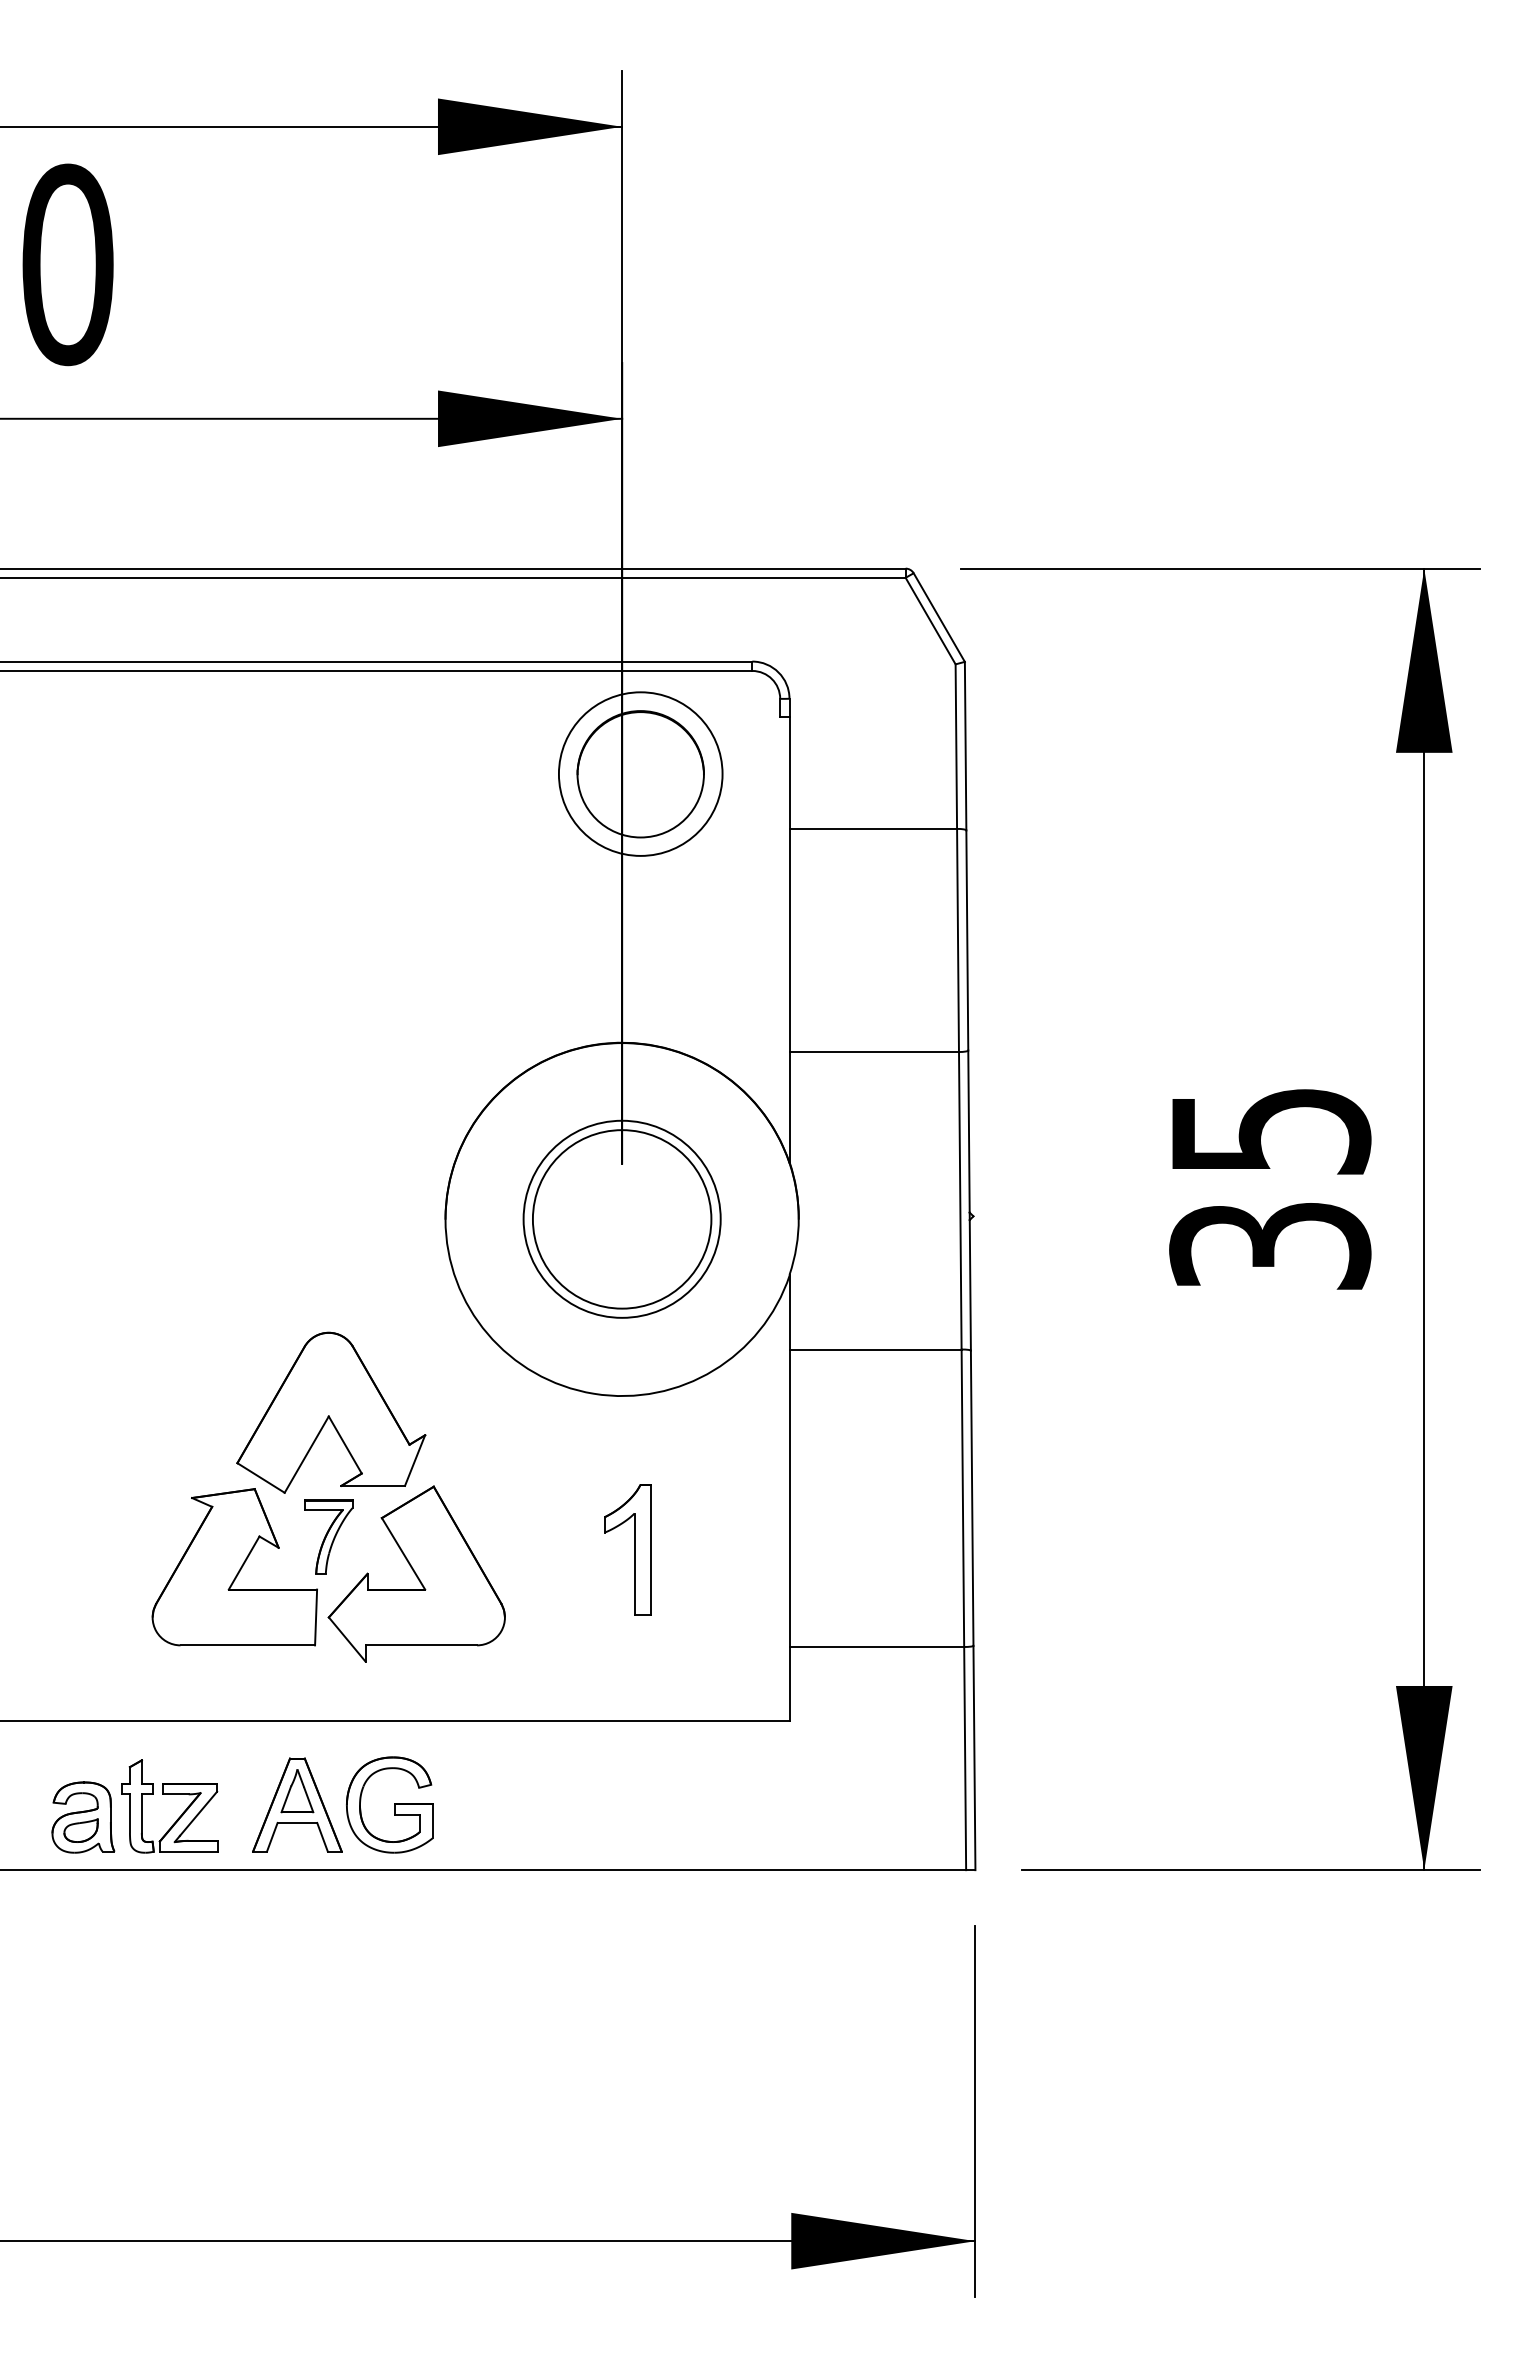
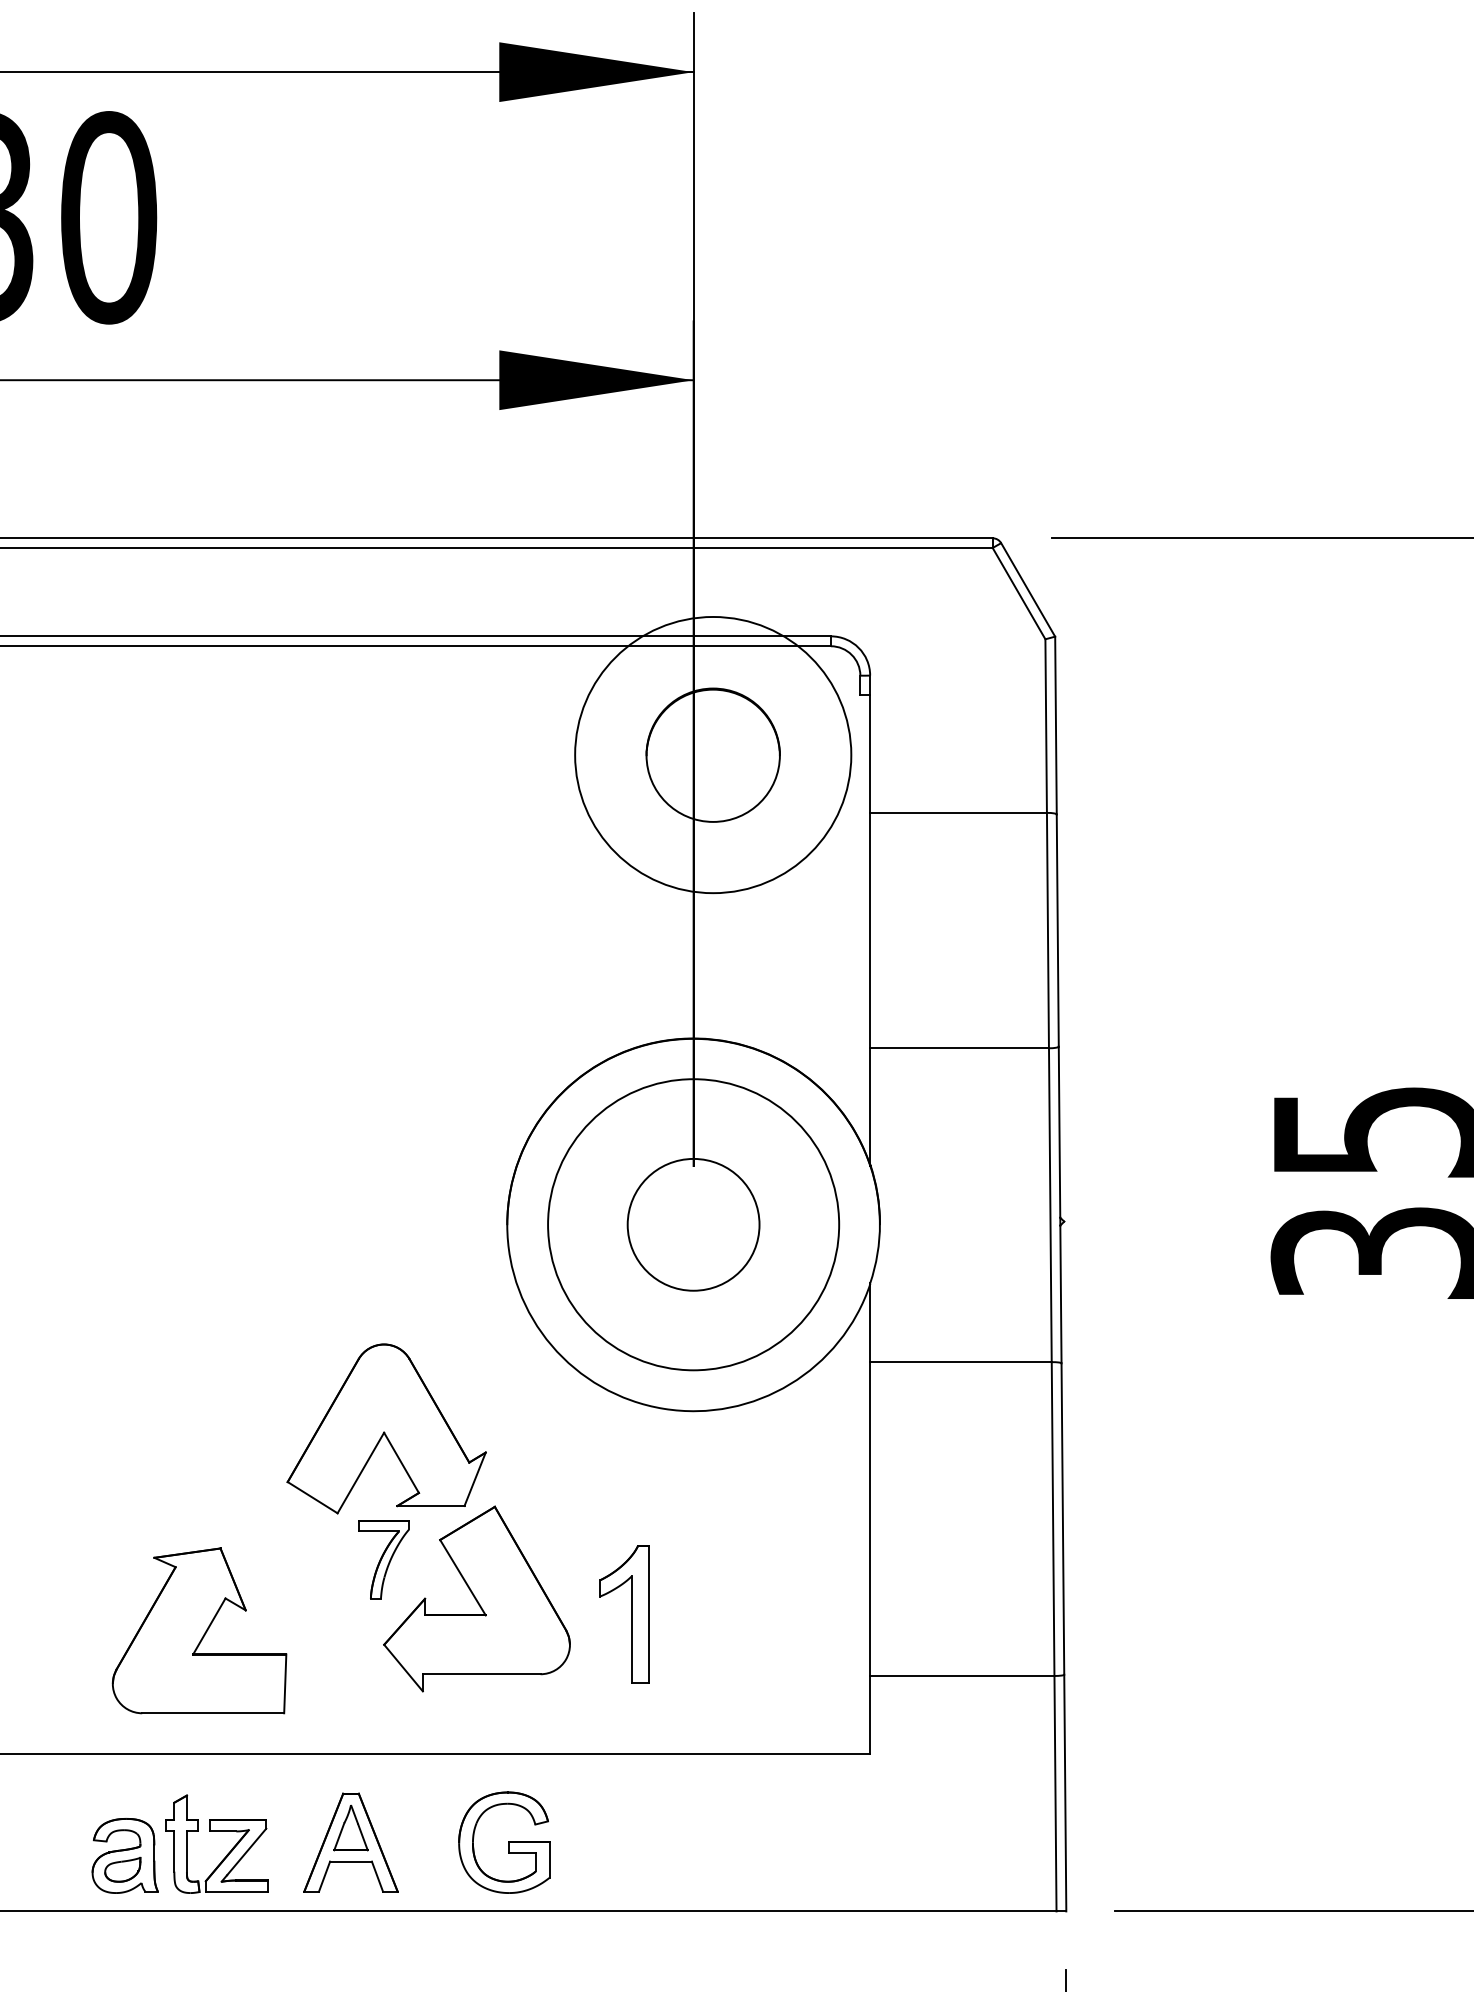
circle: (640, 773) -> (712, 754), size x1.6
circle: (621, 1218) -> (692, 1223), size x1.4
circle: (621, 1219) -> (692, 1224), size x0.7
part: (634, 1549) -> (631, 1614), moved
part: (234, 1567) -> (199, 1631), moved
part: (389, 1804) -> (504, 1842), moved

